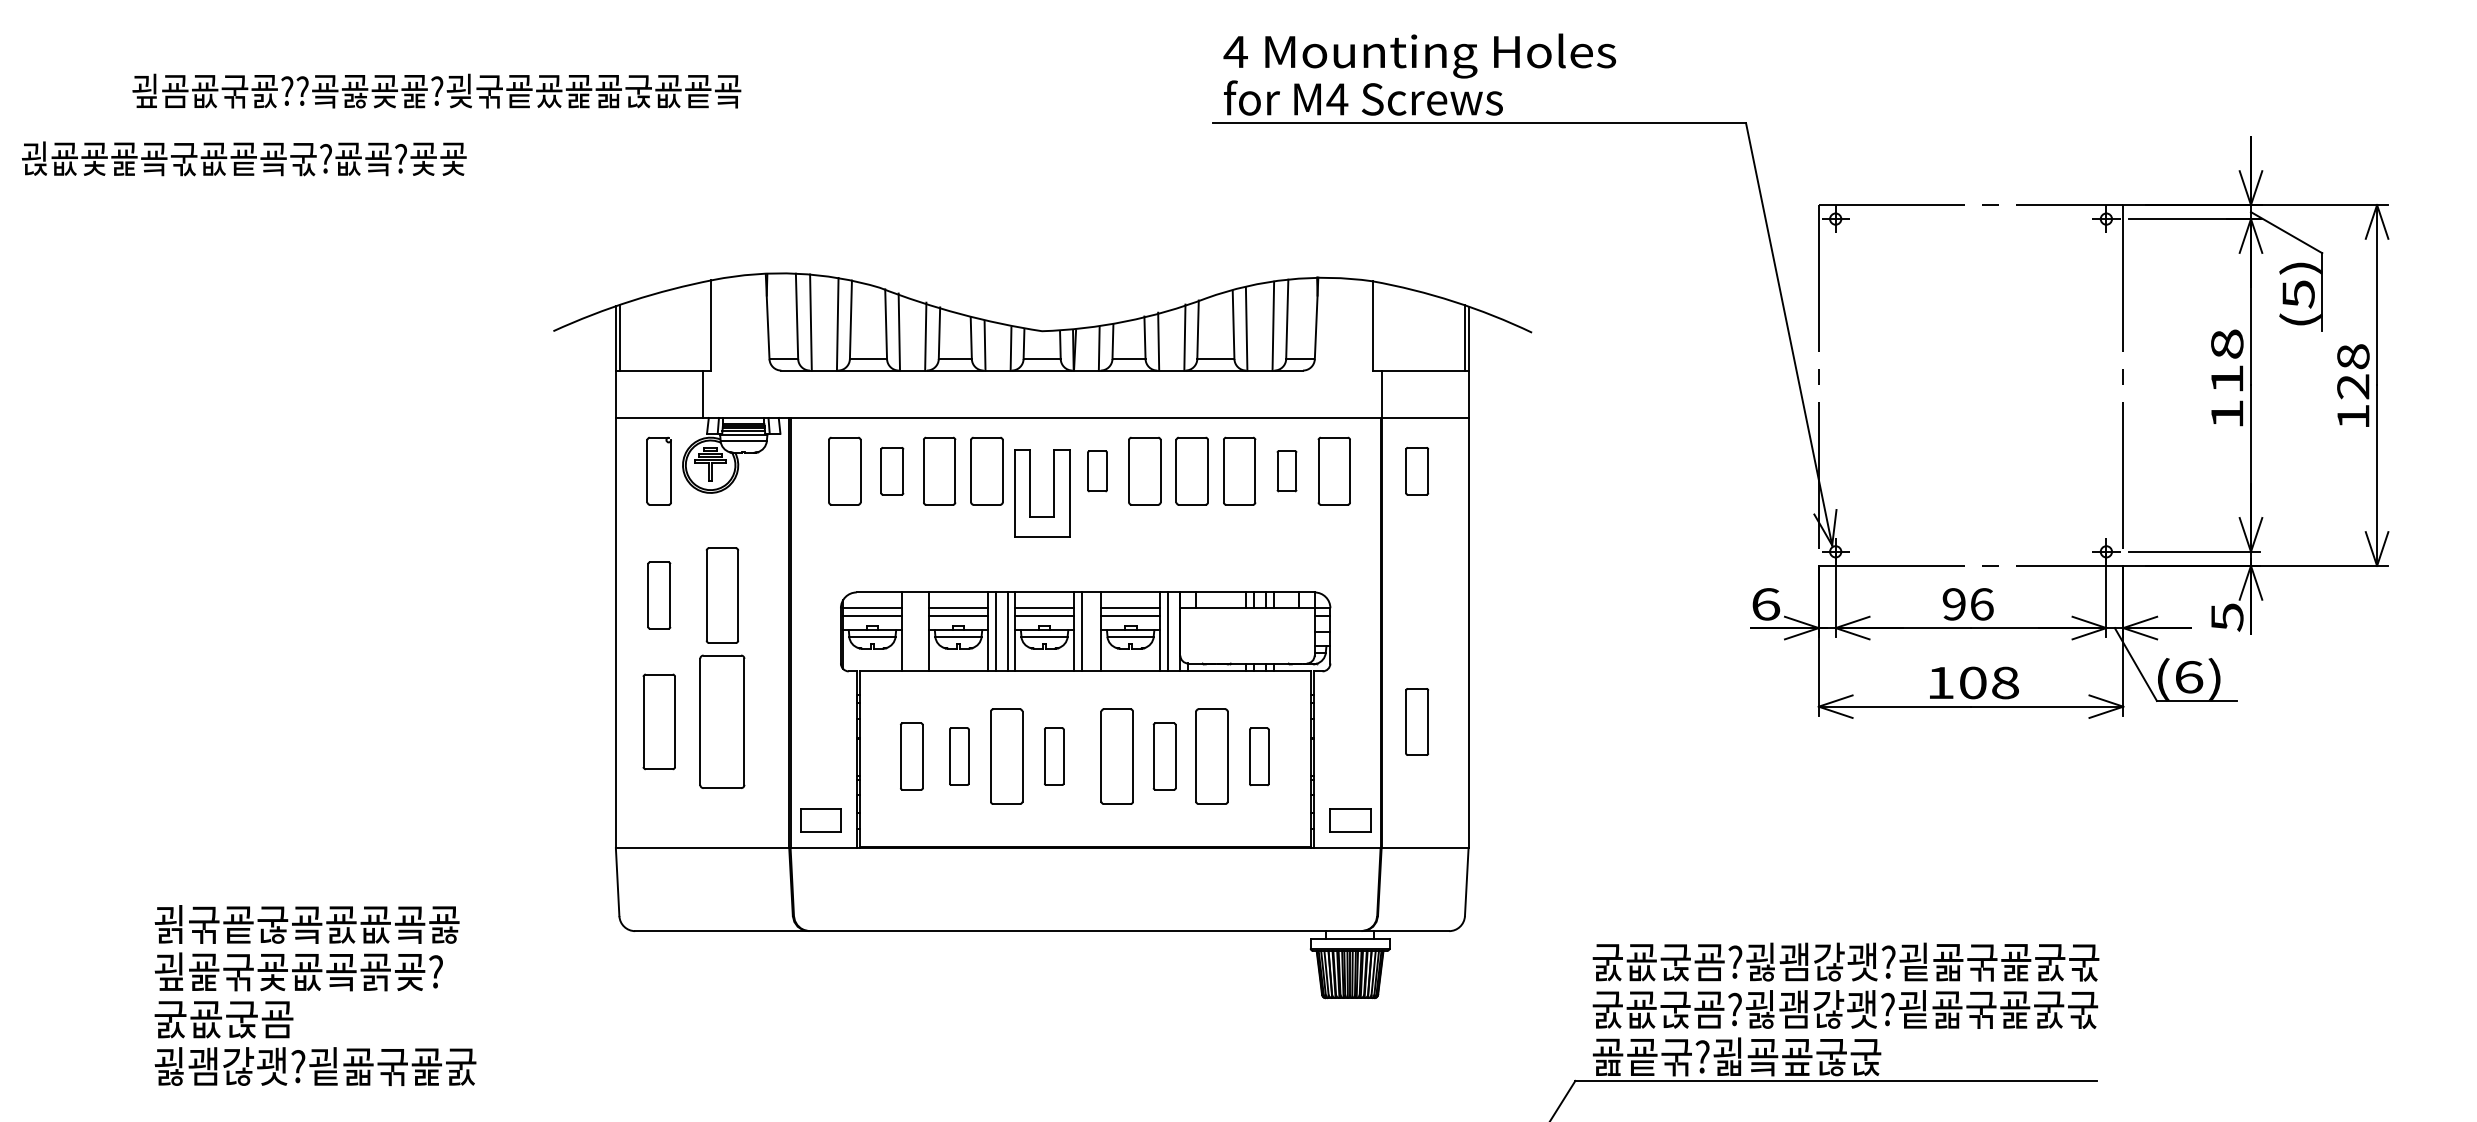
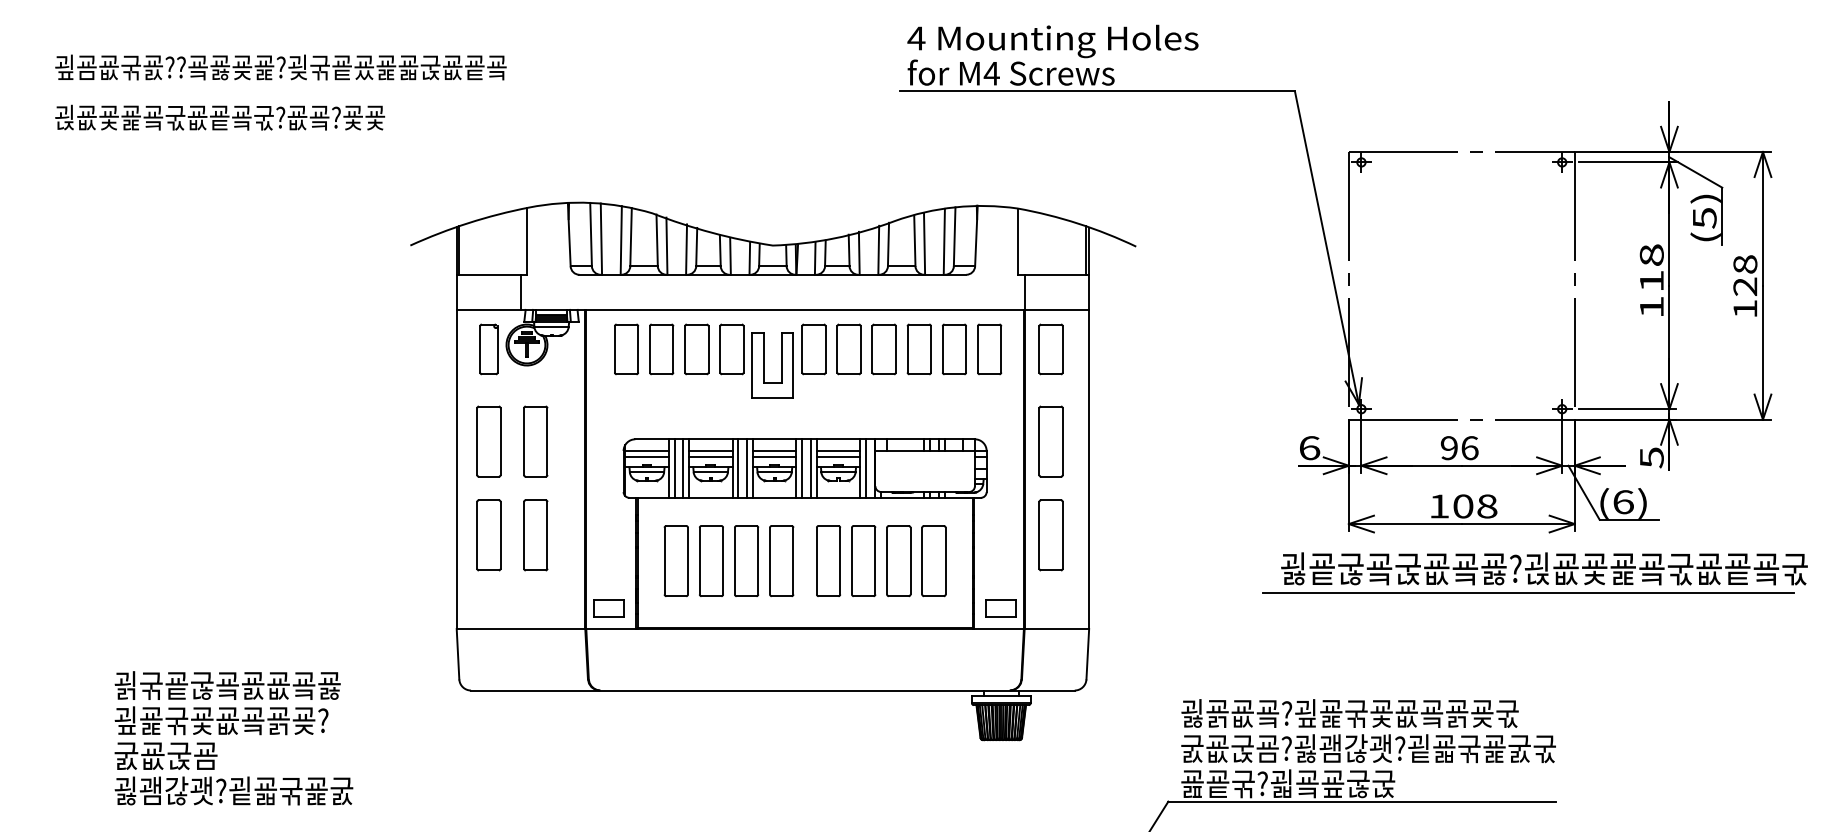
text: (436, 91) -> (280, 67), moved
text: (244, 158) -> (220, 117), moved
part: (891, 471) -> (661, 349), size x1.43
part: (1096, 471) -> (813, 349), size x1.67
part: (1287, 471) -> (954, 349), size x1.67
part: (1416, 471) -> (1050, 349), size x1.43
part: (658, 595) -> (488, 441), size x1.43
part: (1416, 595) -> (1050, 441), added
line: (909, 631) -> (674, 468), added
line: (921, 631) -> (683, 468), added
line: (1094, 631) -> (811, 468), added
part: (722, 722) -> (535, 535), size x0.71
part: (1416, 722) -> (1050, 535), size x1.43
part: (910, 755) -> (675, 560), size x1.43
part: (959, 755) -> (711, 560), size x1.67
part: (1053, 755) -> (781, 560), size x1.67
part: (1164, 755) -> (863, 560), size x1.43
part: (1258, 757) -> (933, 561), size x1.67
part: (2069, 772) -> (1534, 572), added
text: (1845, 962) -> (1368, 713), 굸굢굱굠?굃괨갆괫?굍굛굮굝굸굯 -> 굃굙굢굨?굎굝굮굧굢굨굙굦굯

